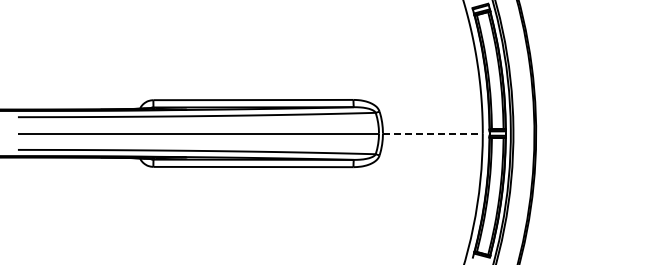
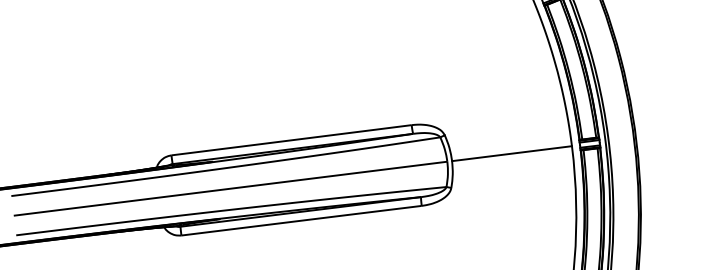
line: (432, 133) -> (511, 153), dashed -> solid

